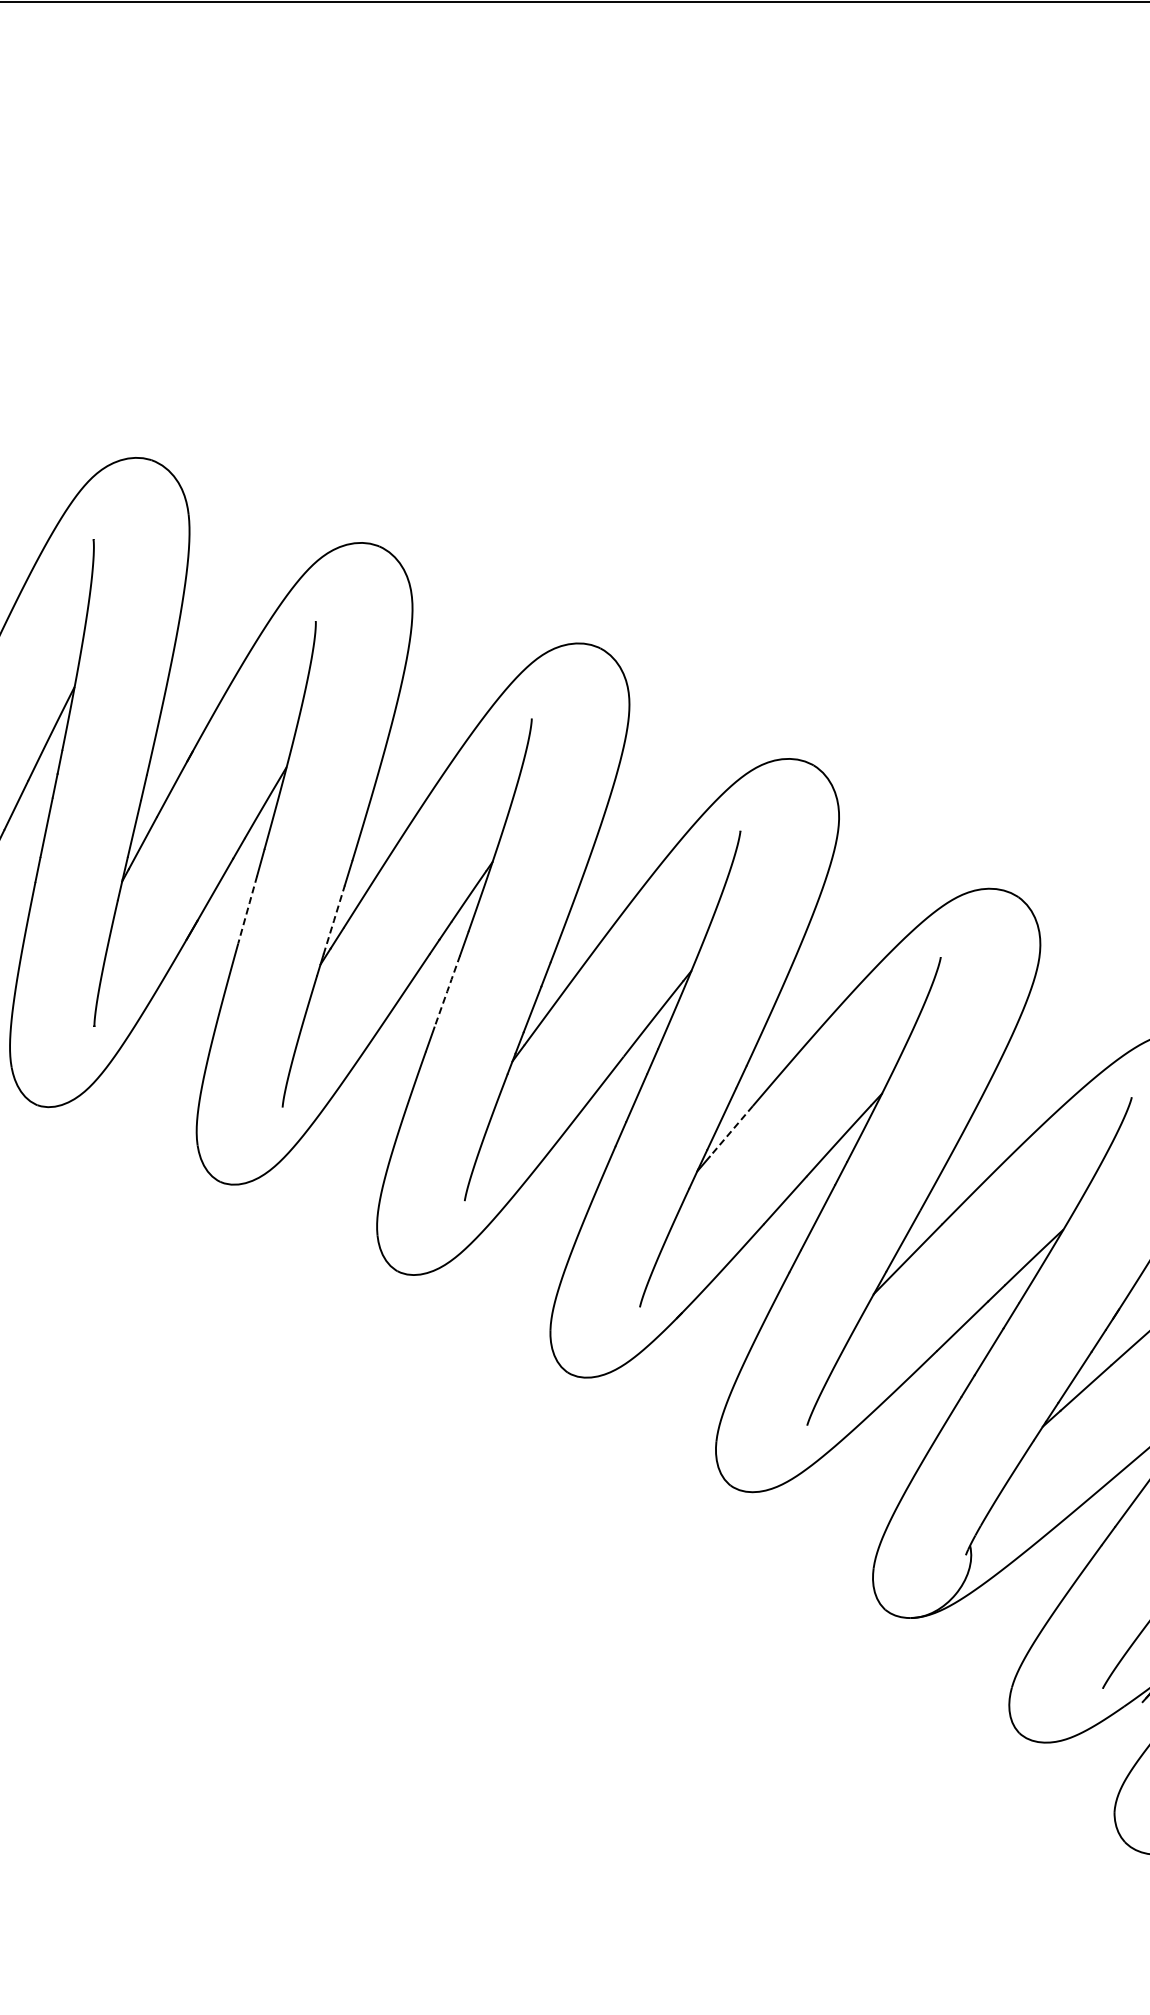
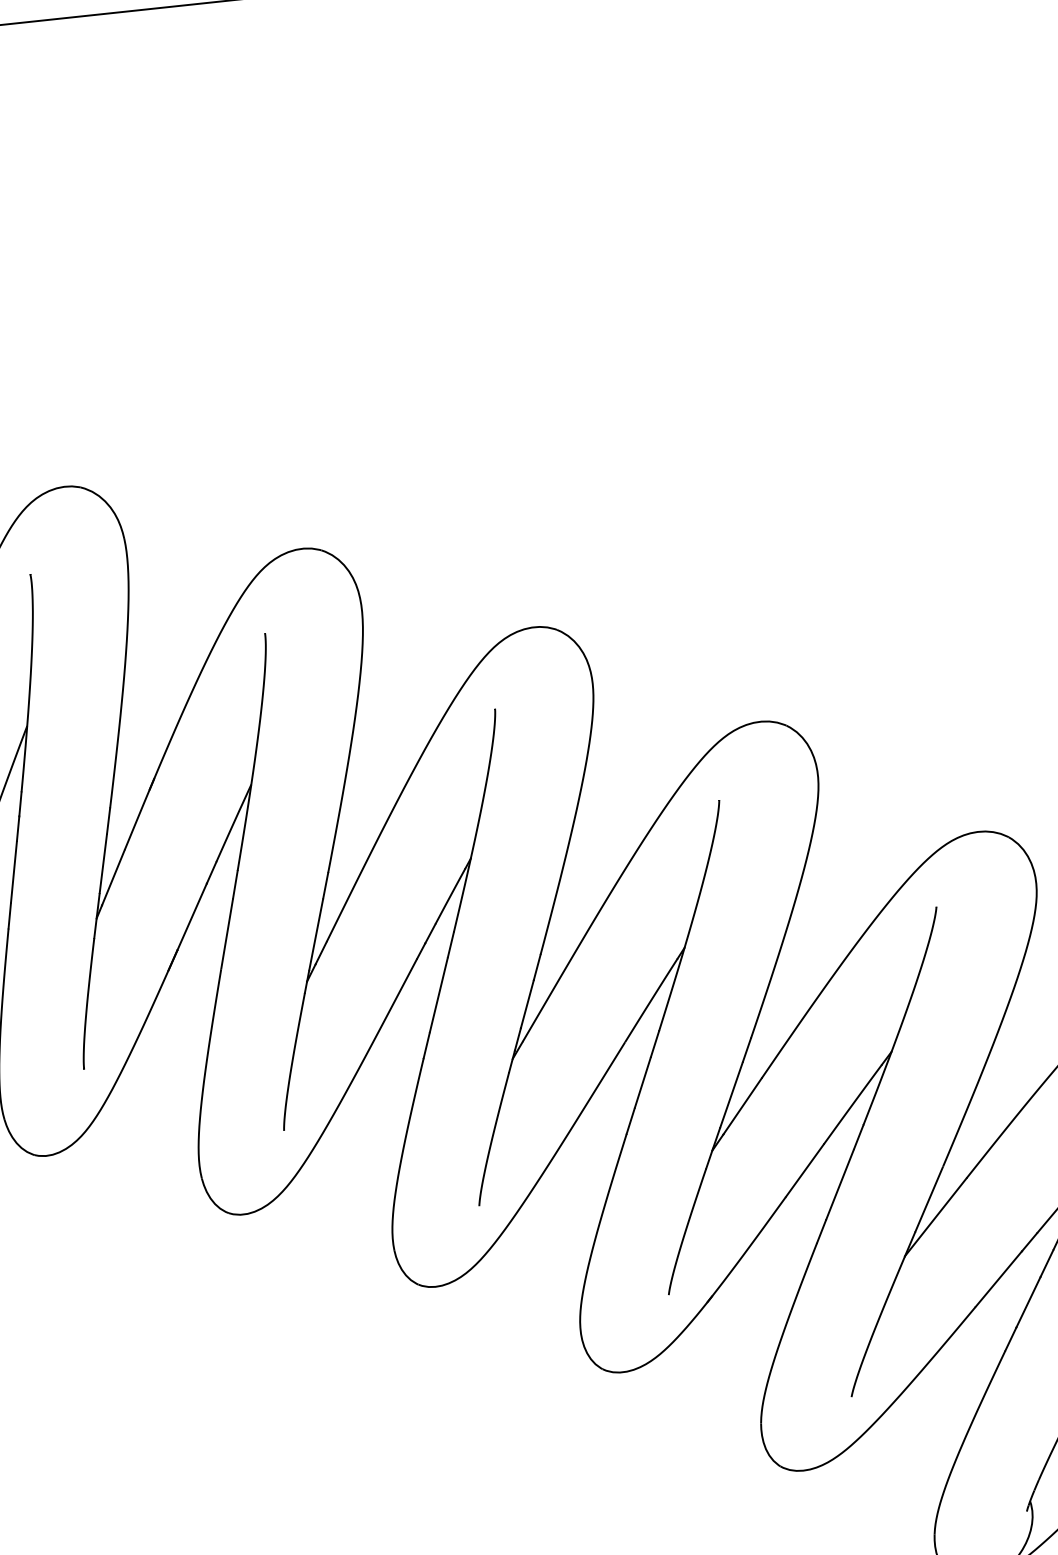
line: (247, 910) -> (227, 934), dashed -> solid
line: (334, 919) -> (316, 934), dashed -> solid
line: (447, 991) -> (439, 995), dashed -> solid
line: (730, 1131) -> (741, 1106), dashed -> solid

